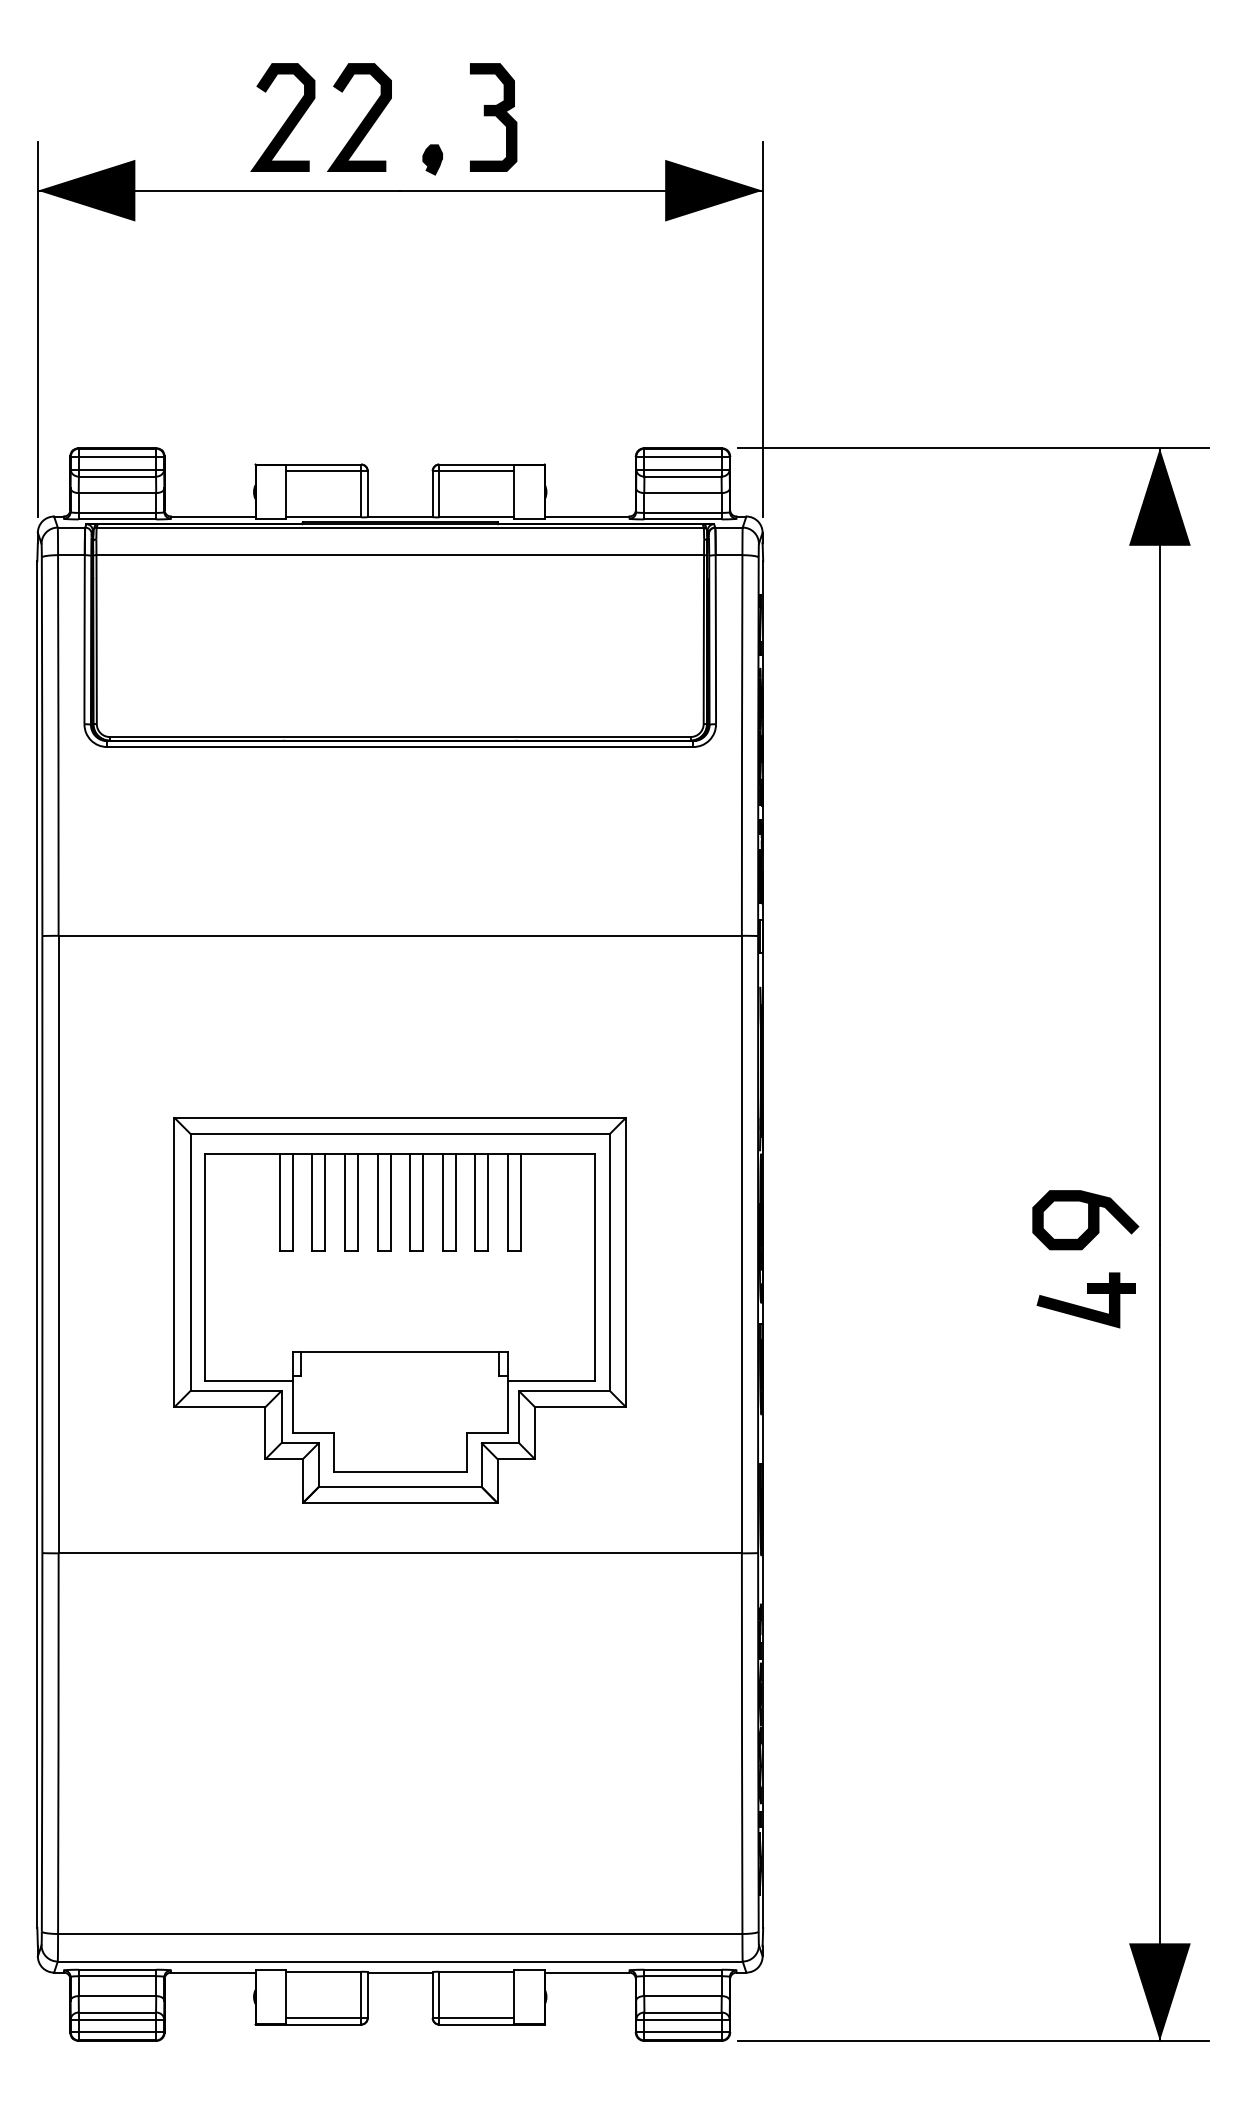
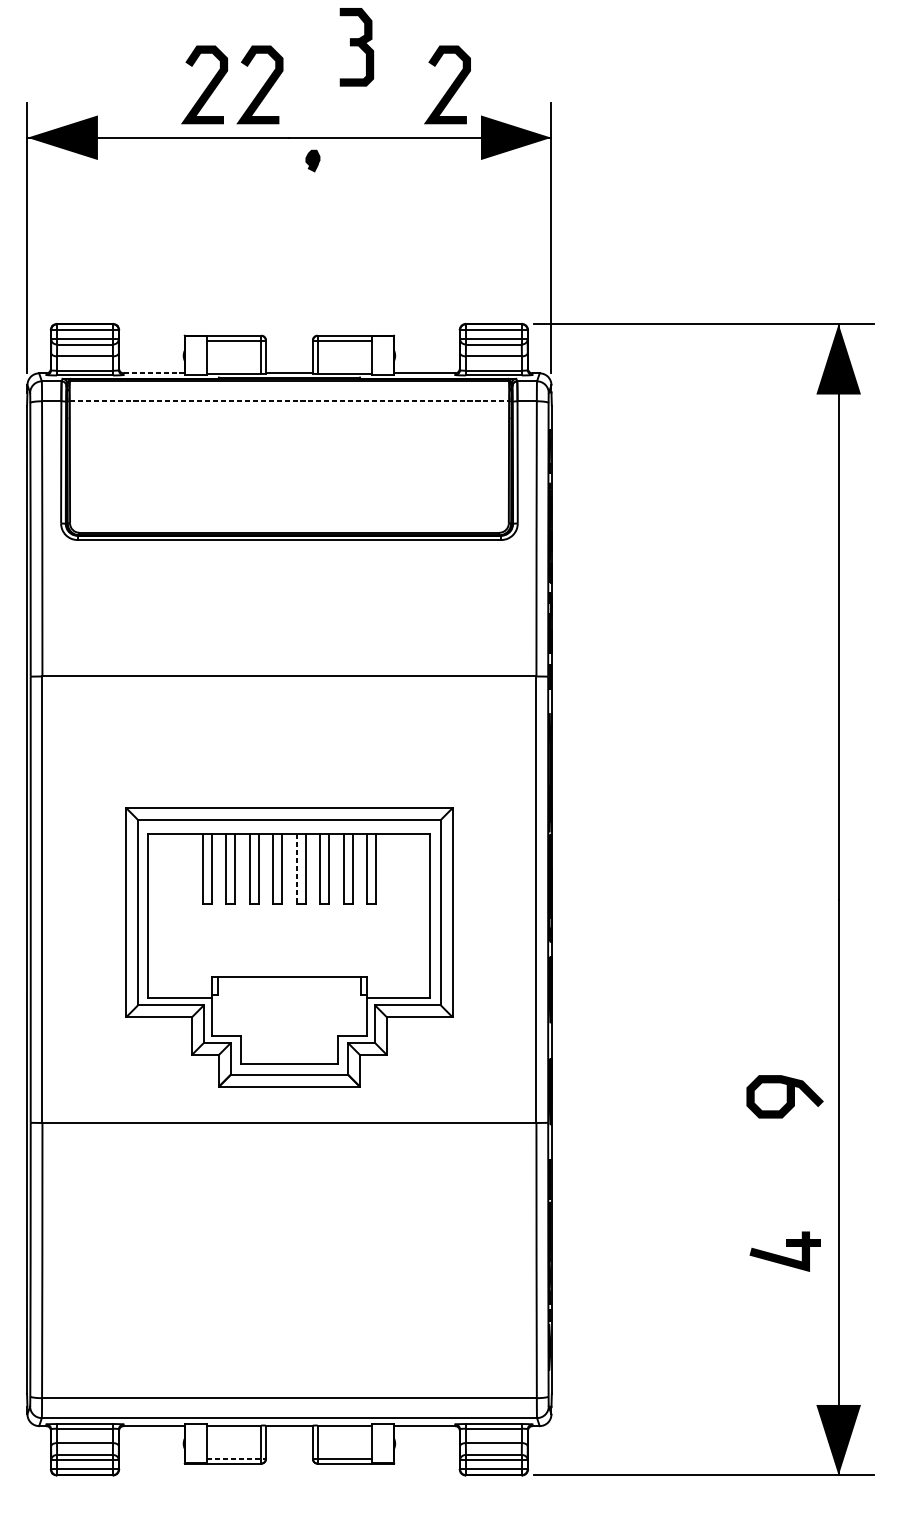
part: (493, 117) -> (356, 47), moved
curve: (622, 119) -> (450, 86), added
part: (432, 159) -> (312, 160), moved
line: (213, 516) -> (154, 373), solid -> dashed
line: (400, 555) -> (289, 401), solid -> dashed
line: (409, 1202) -> (296, 869), solid -> dashed
curve: (1088, 1220) -> (787, 1097), moved
part: (1083, 1306) -> (783, 1256), moved
line: (327, 2018) -> (236, 1459), solid -> dashed

